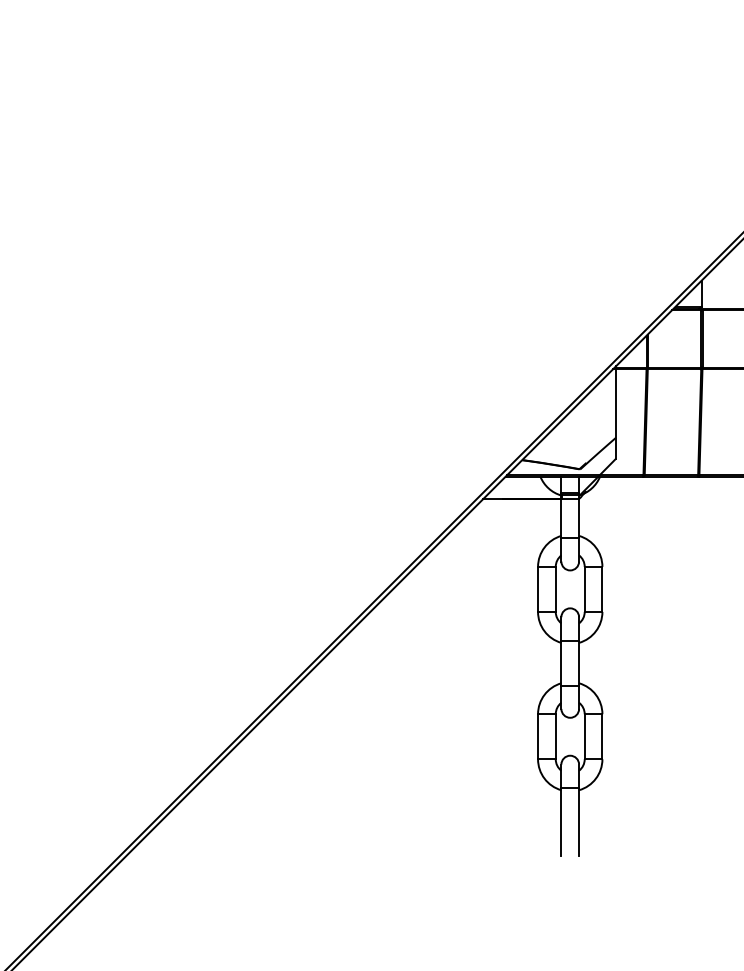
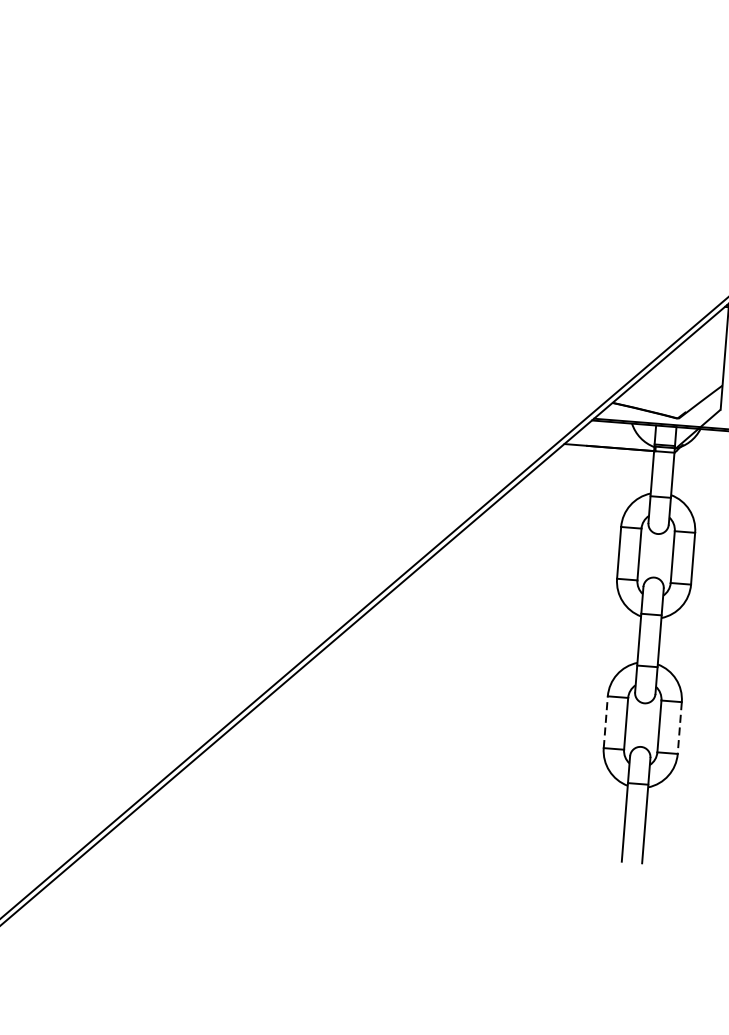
line: (538, 736) -> (606, 721), solid -> dashed
line: (602, 736) -> (679, 727), solid -> dashed

